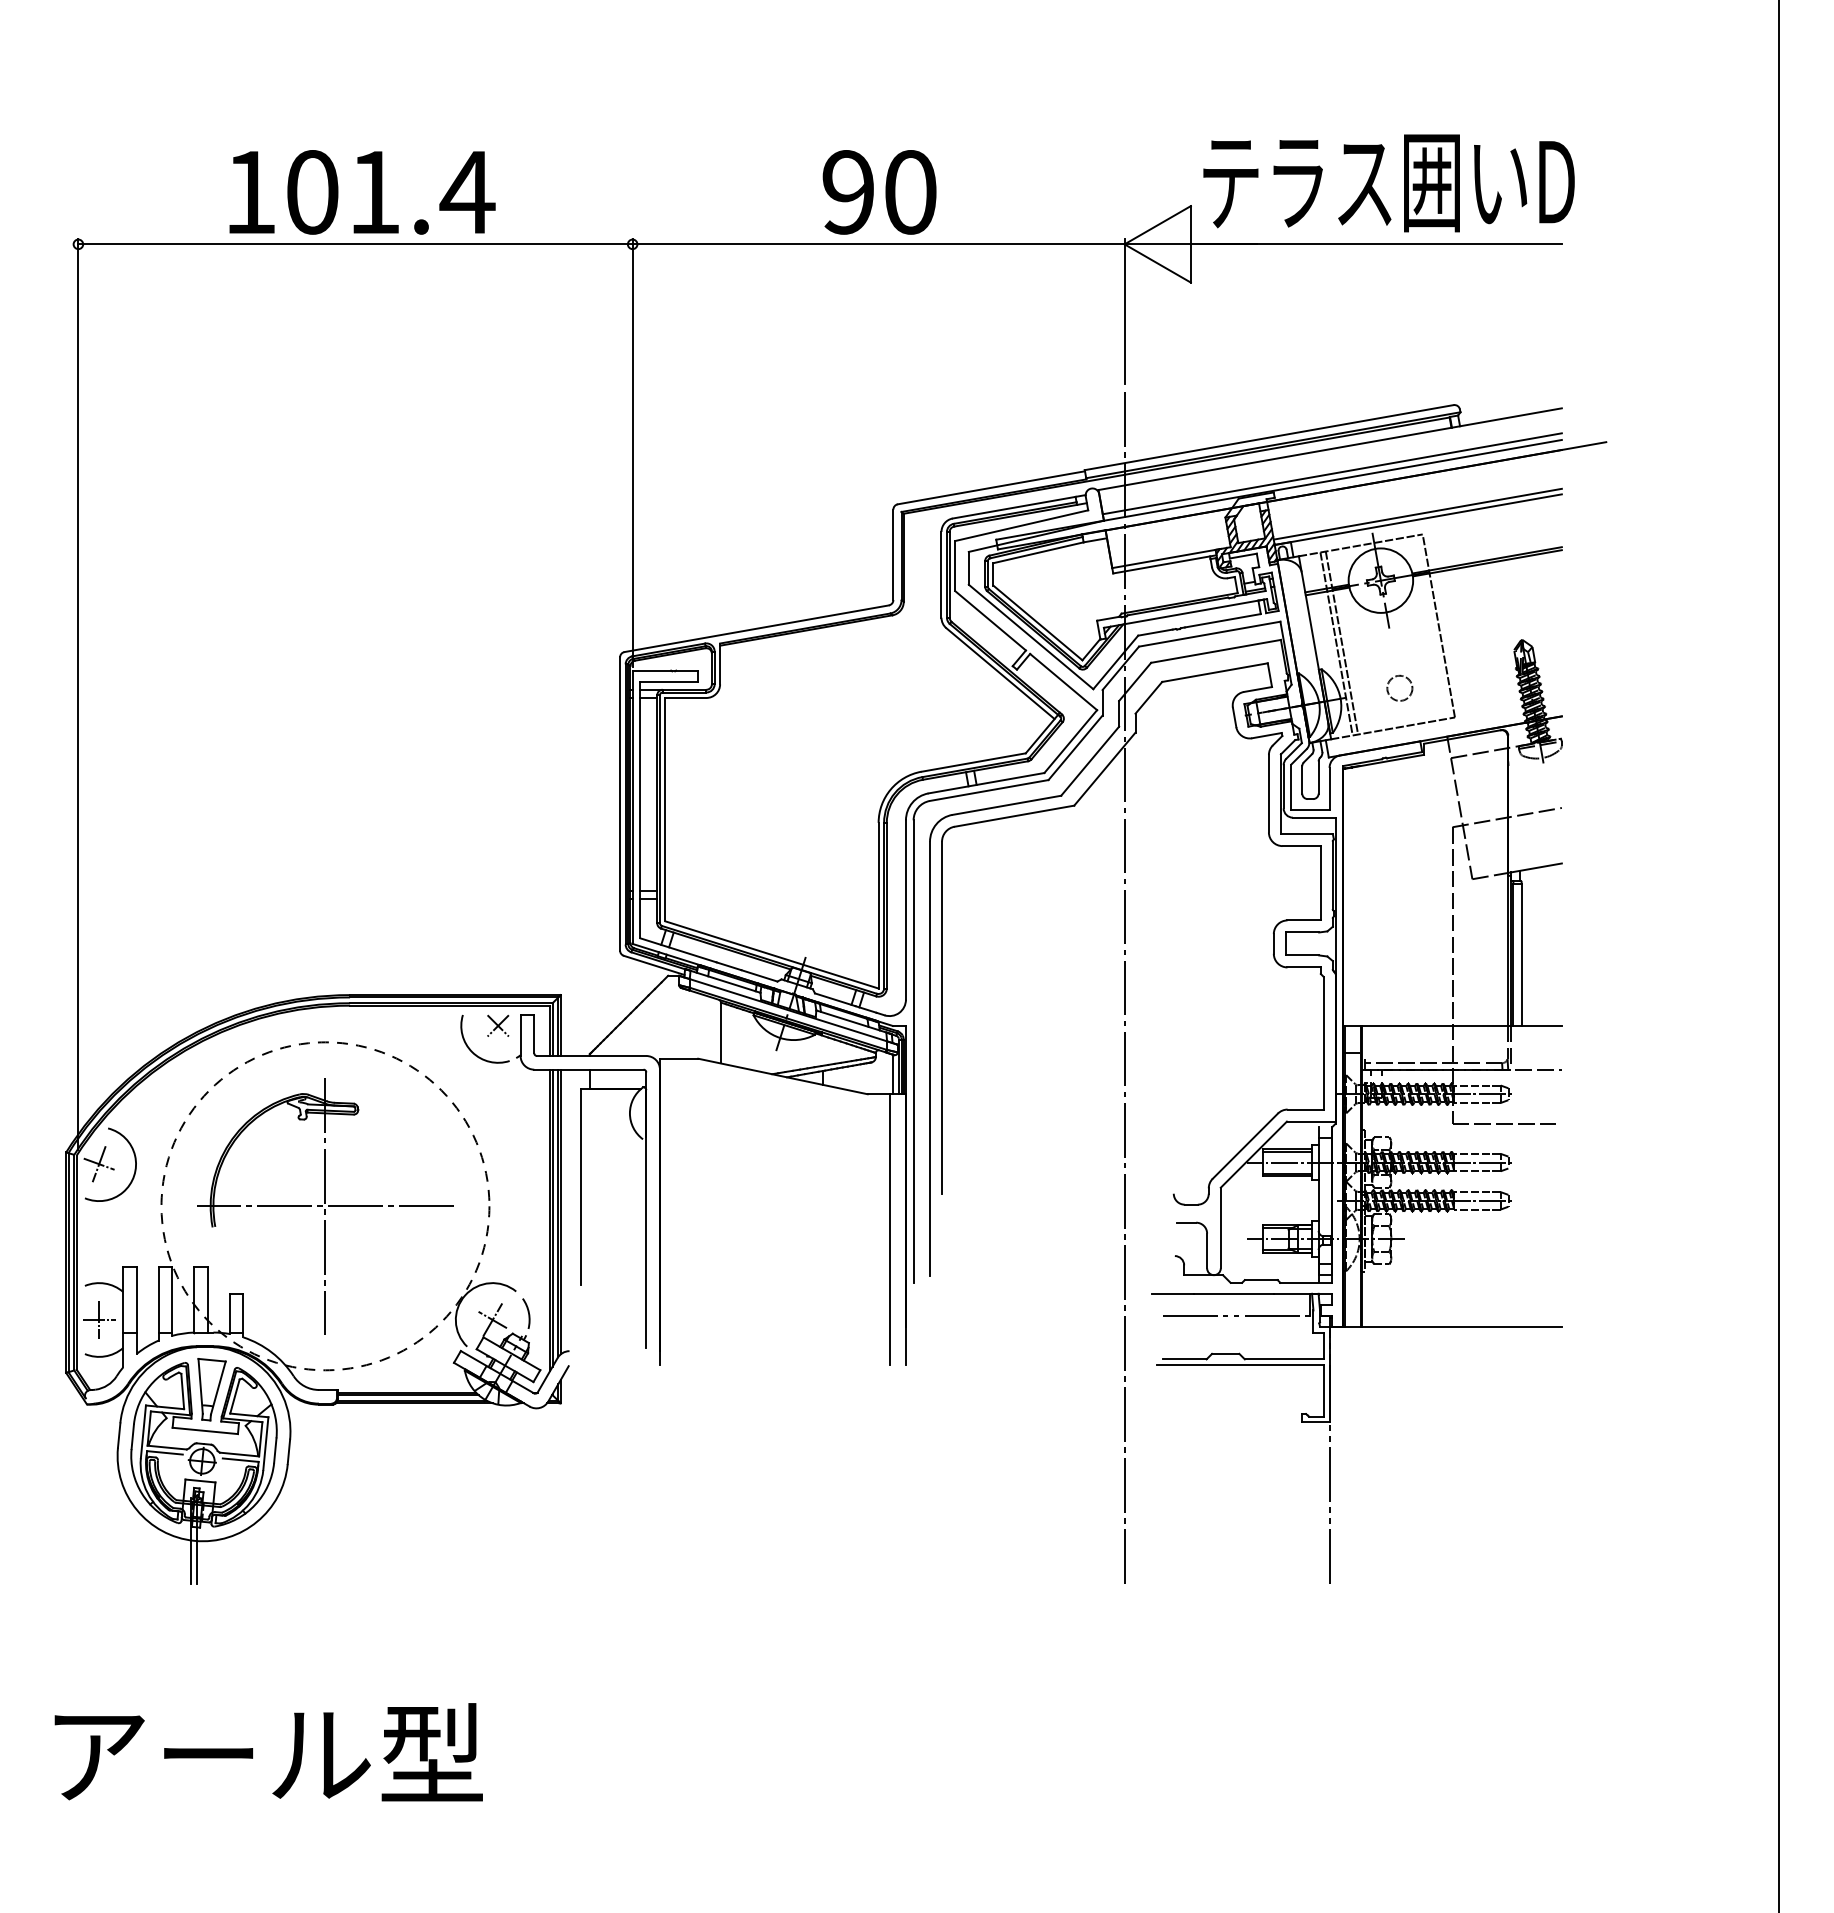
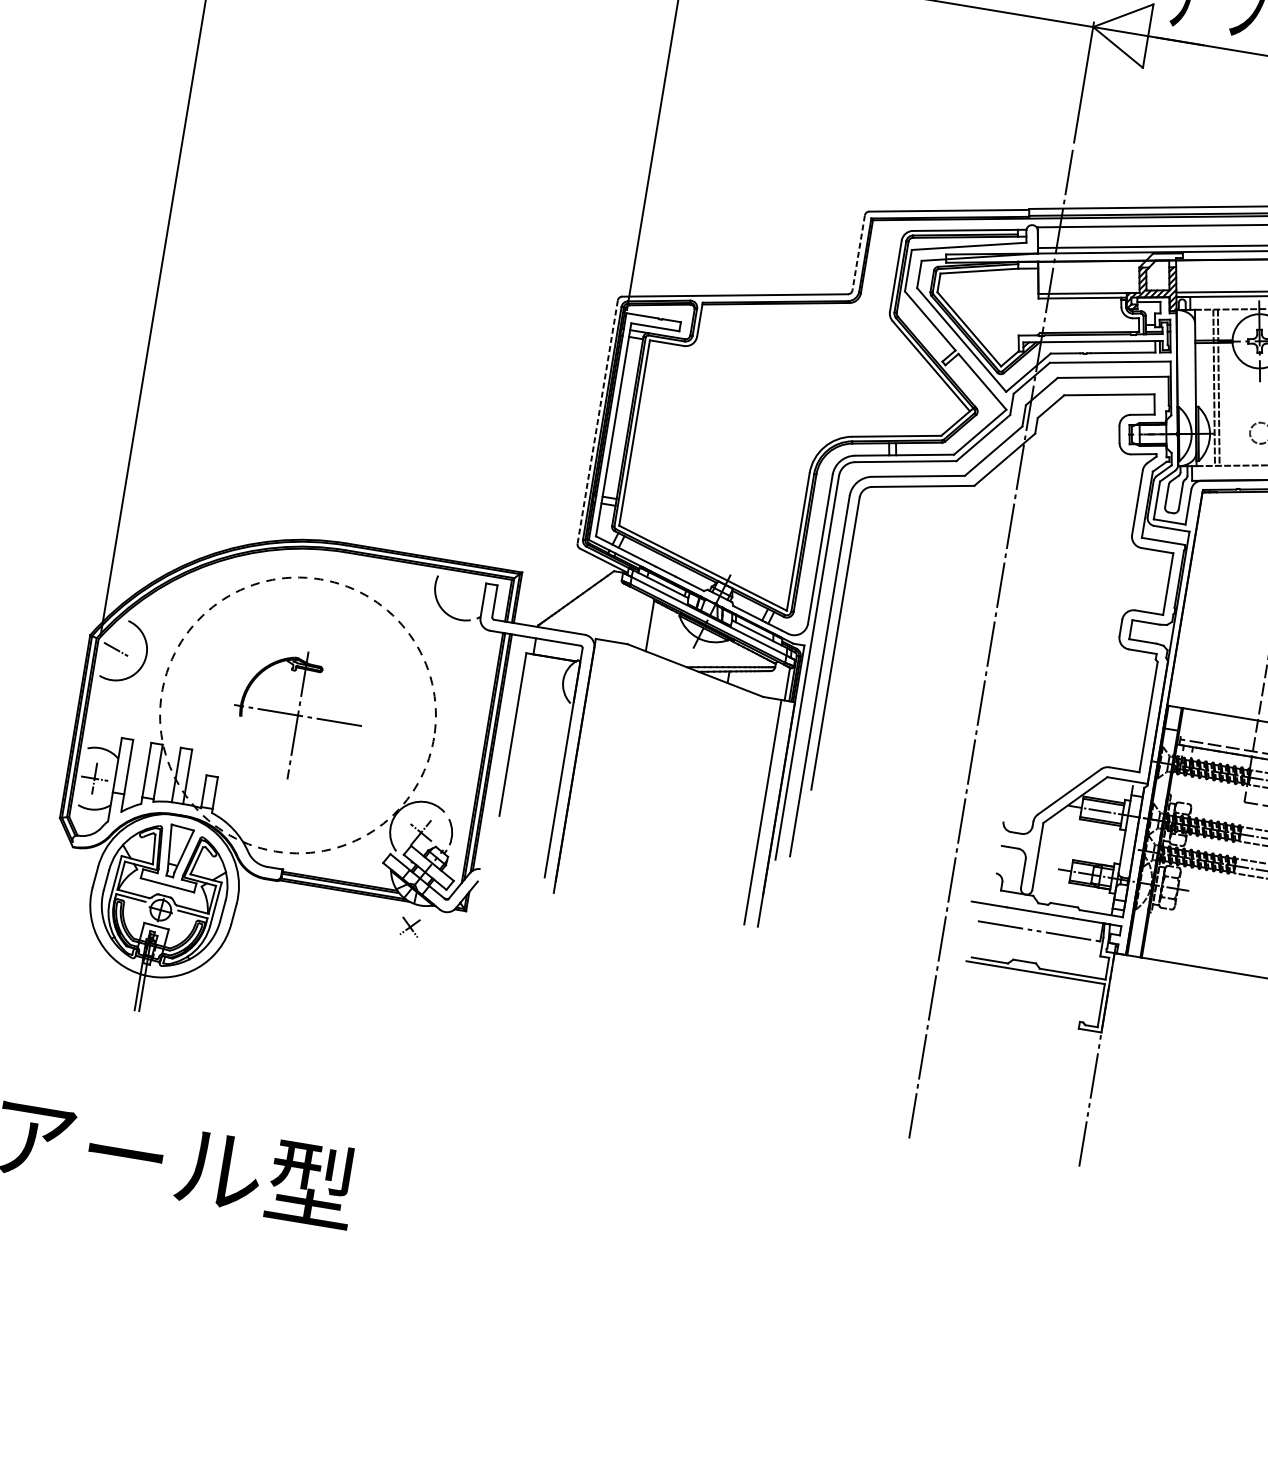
line: (893, 555) -> (858, 253), solid -> dashed
line: (620, 804) -> (597, 422), solid -> dashed
part: (498, 1025) -> (410, 926), moved
line: (98, 1164) -> (115, 649), removed
part: (325, 1206) -> (298, 715), size x0.6

